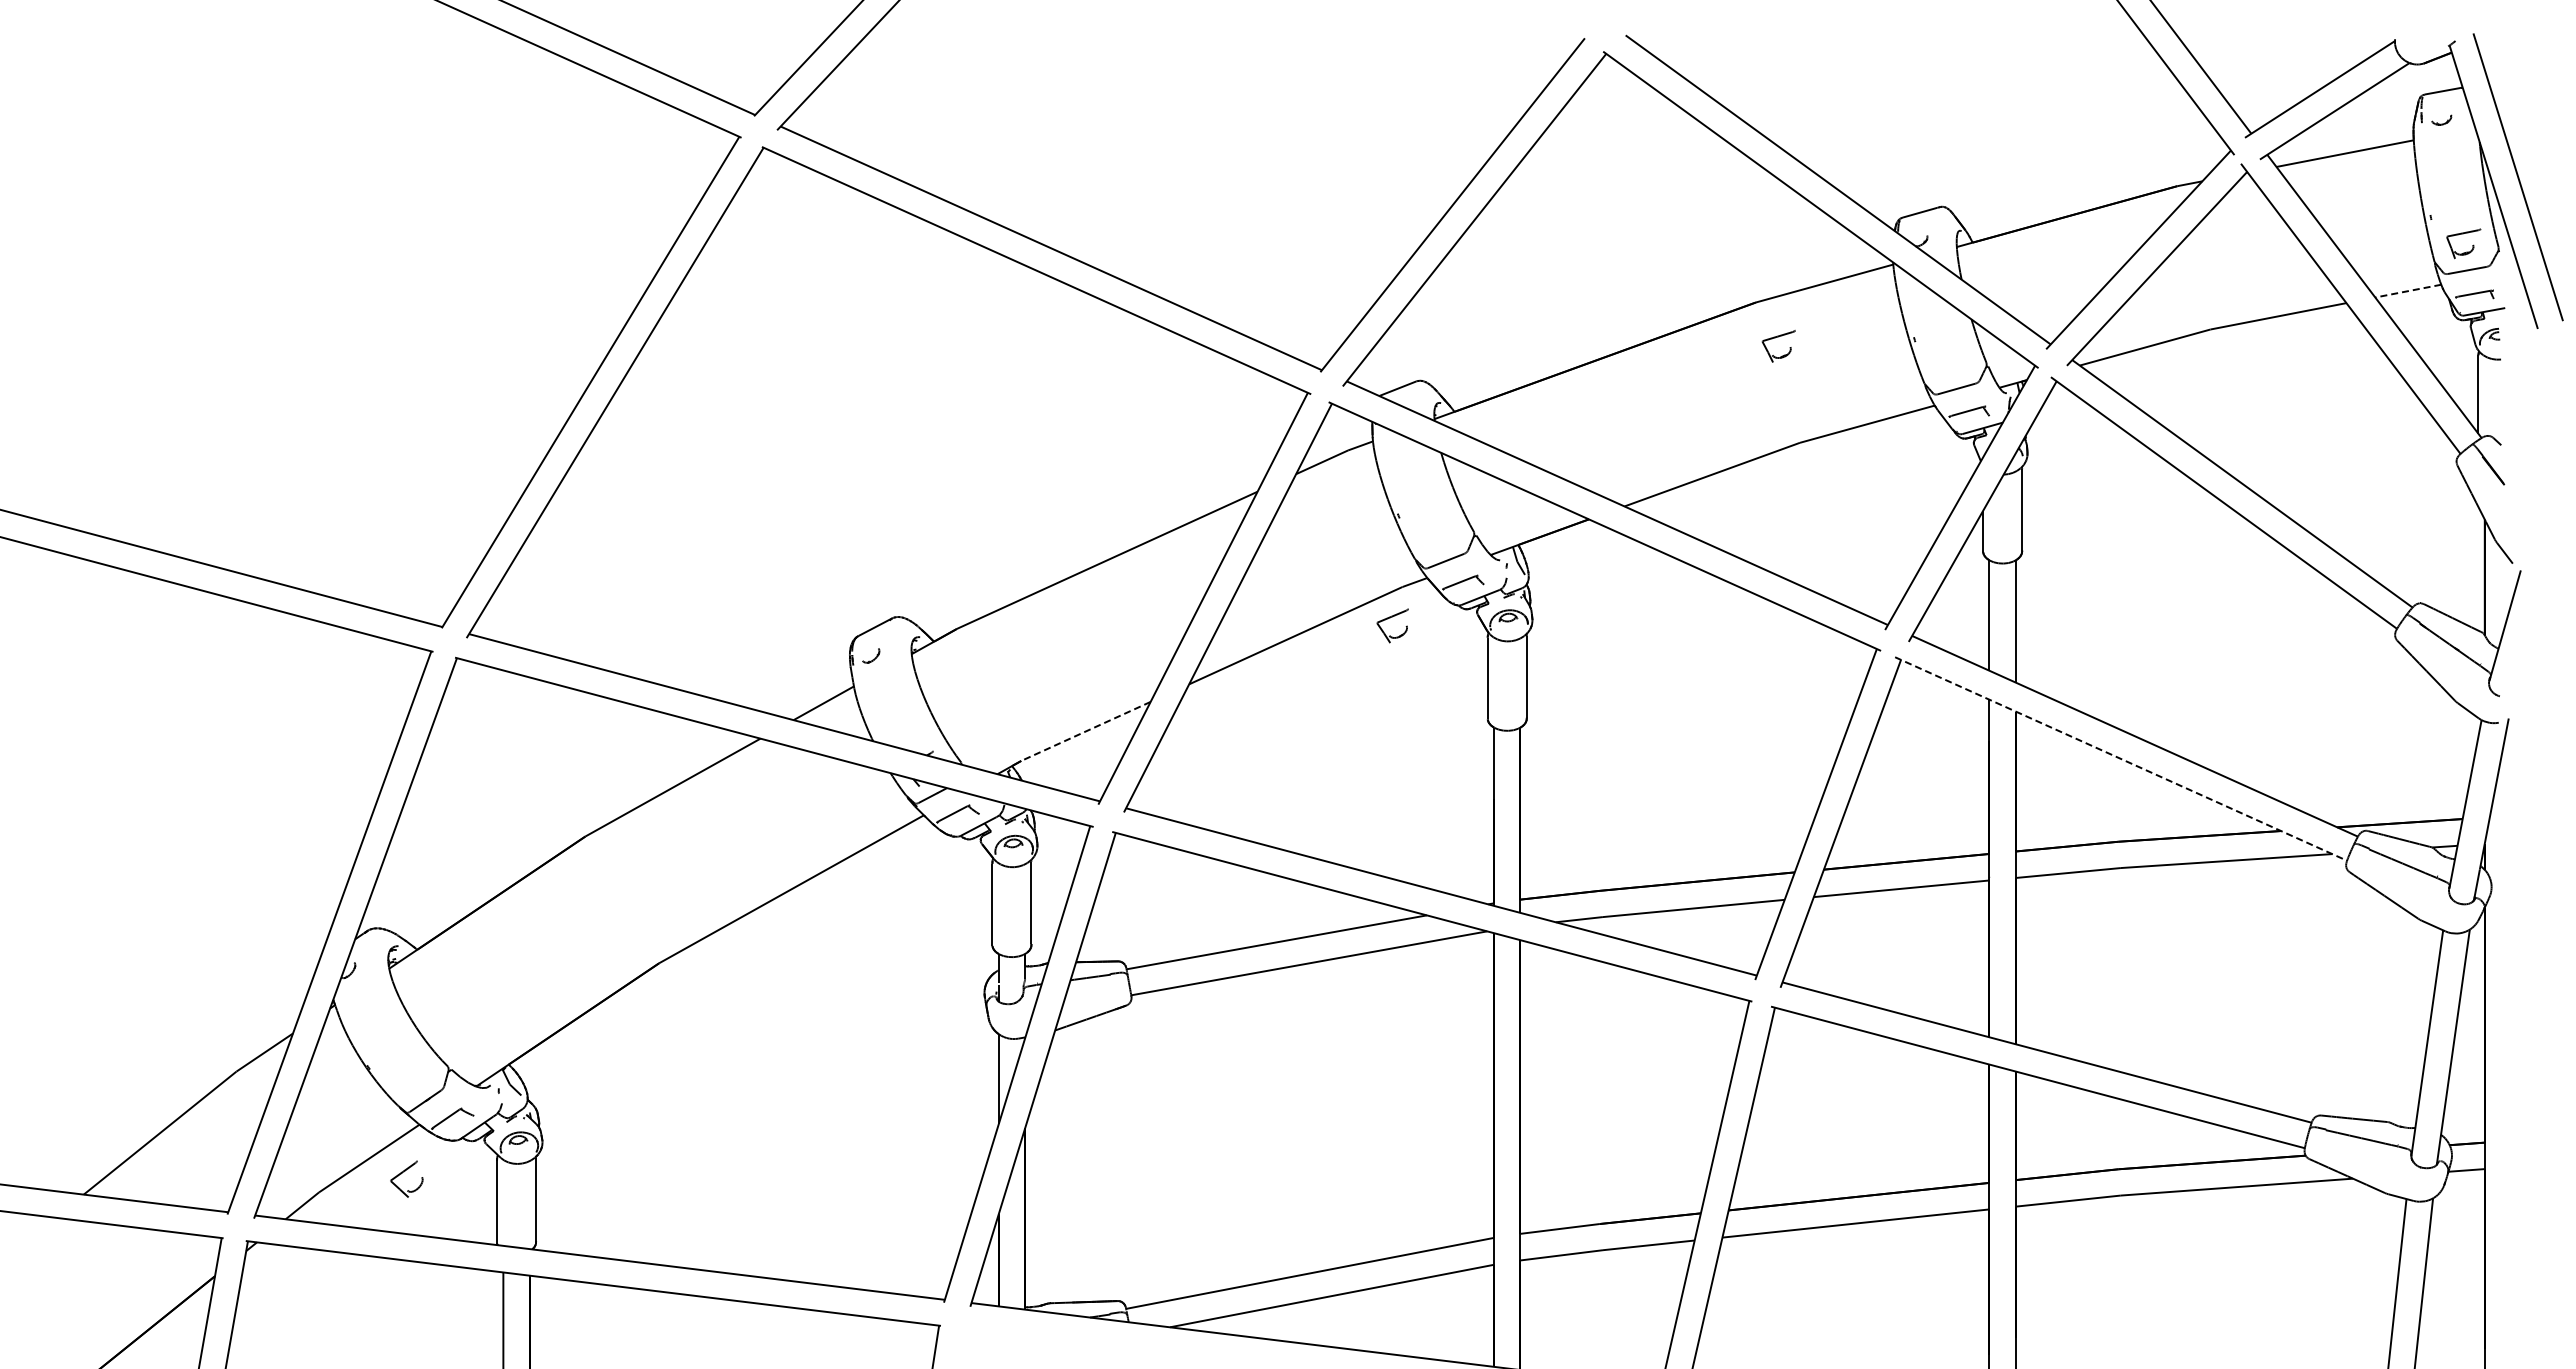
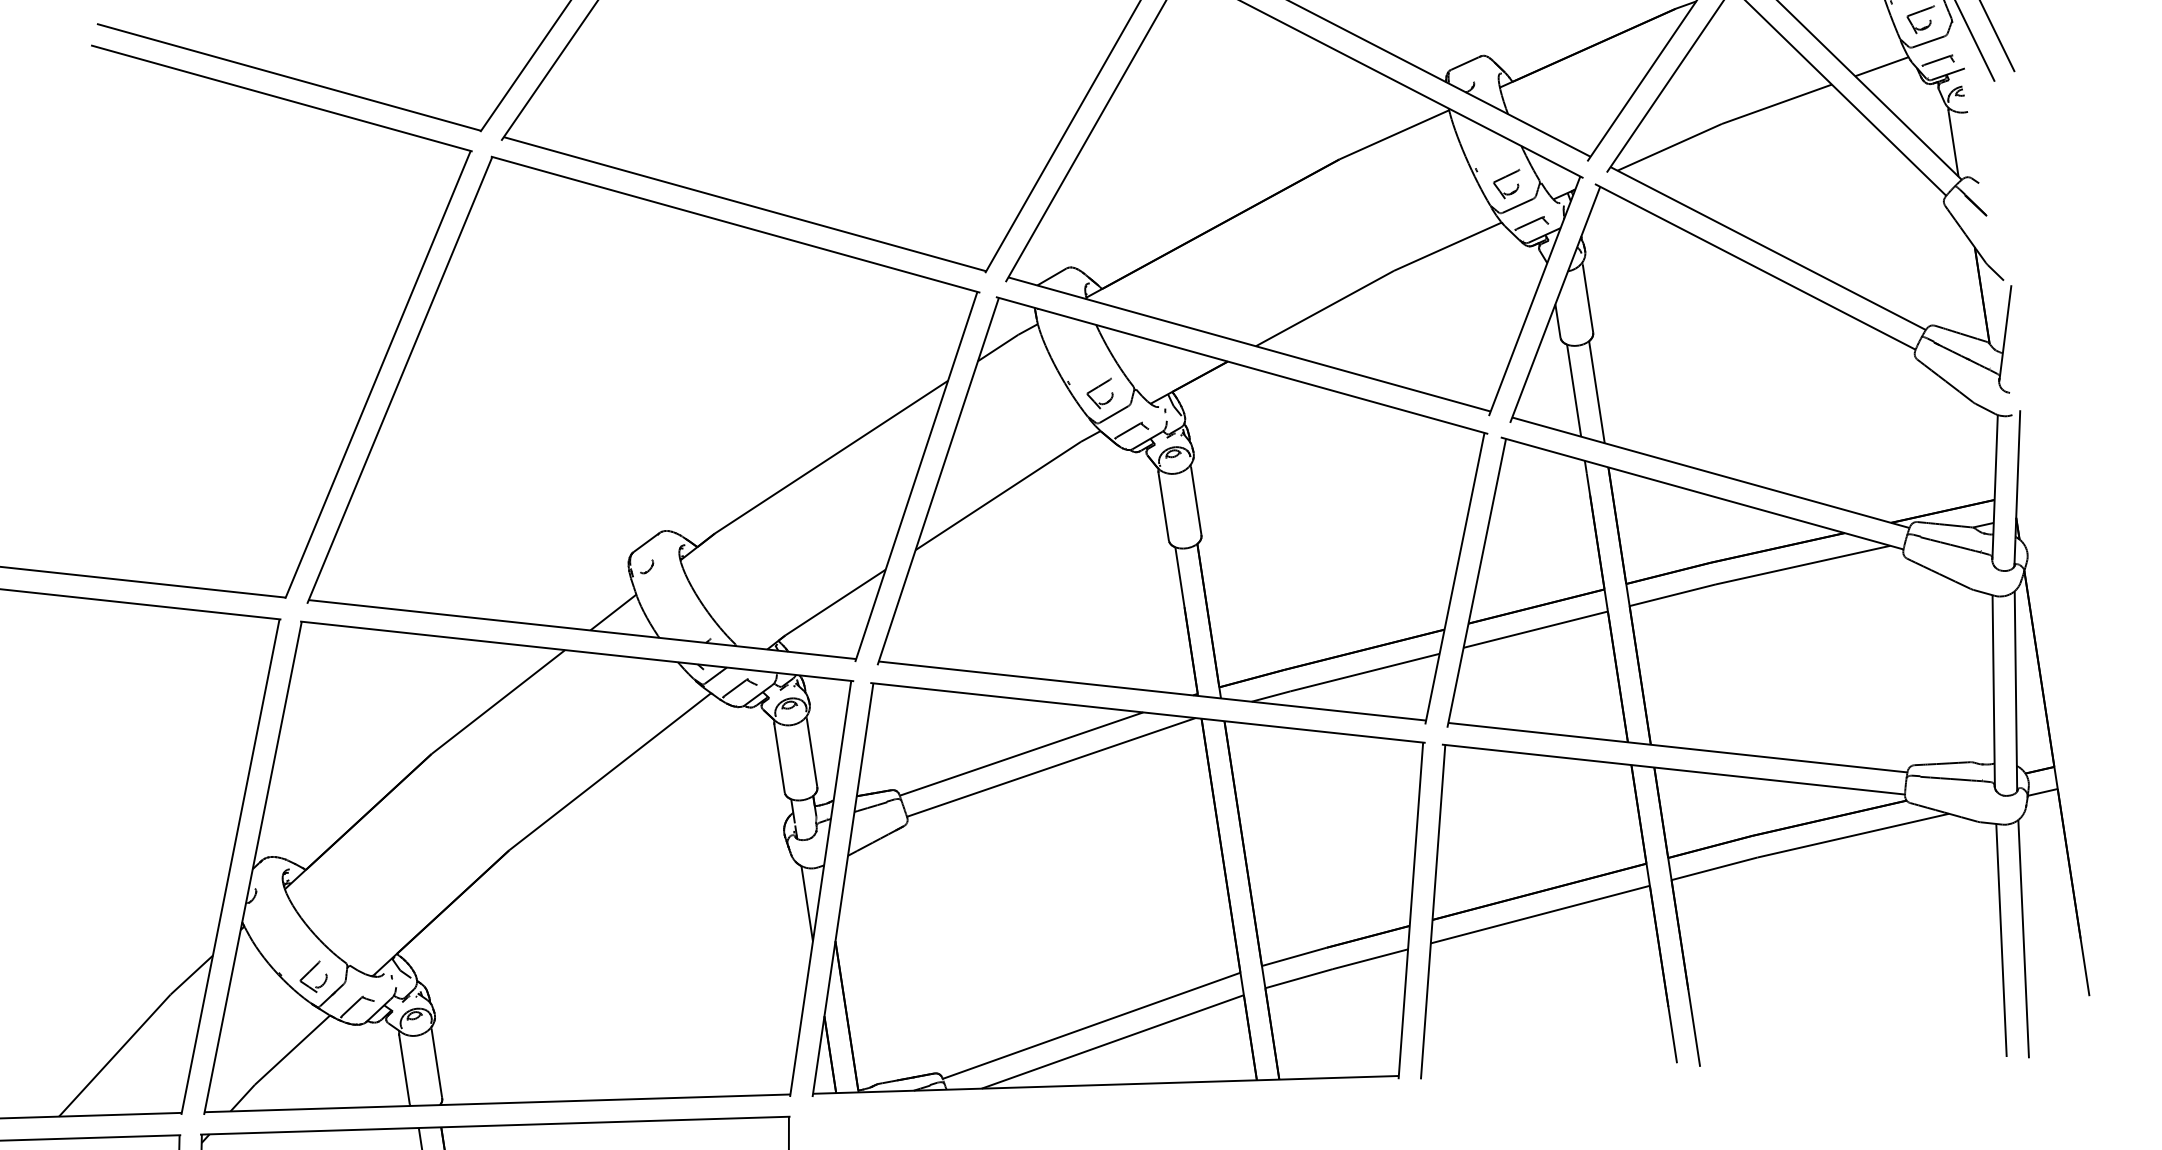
line: (2408, 291) -> (1882, 67), dashed -> solid
part: (1775, 338) -> (1504, 178), moved
part: (1390, 618) -> (1097, 388), moved
line: (1085, 731) -> (835, 602), dashed -> solid
line: (2121, 758) -> (1702, 493), dashed -> solid
part: (404, 1172) -> (310, 972), moved

